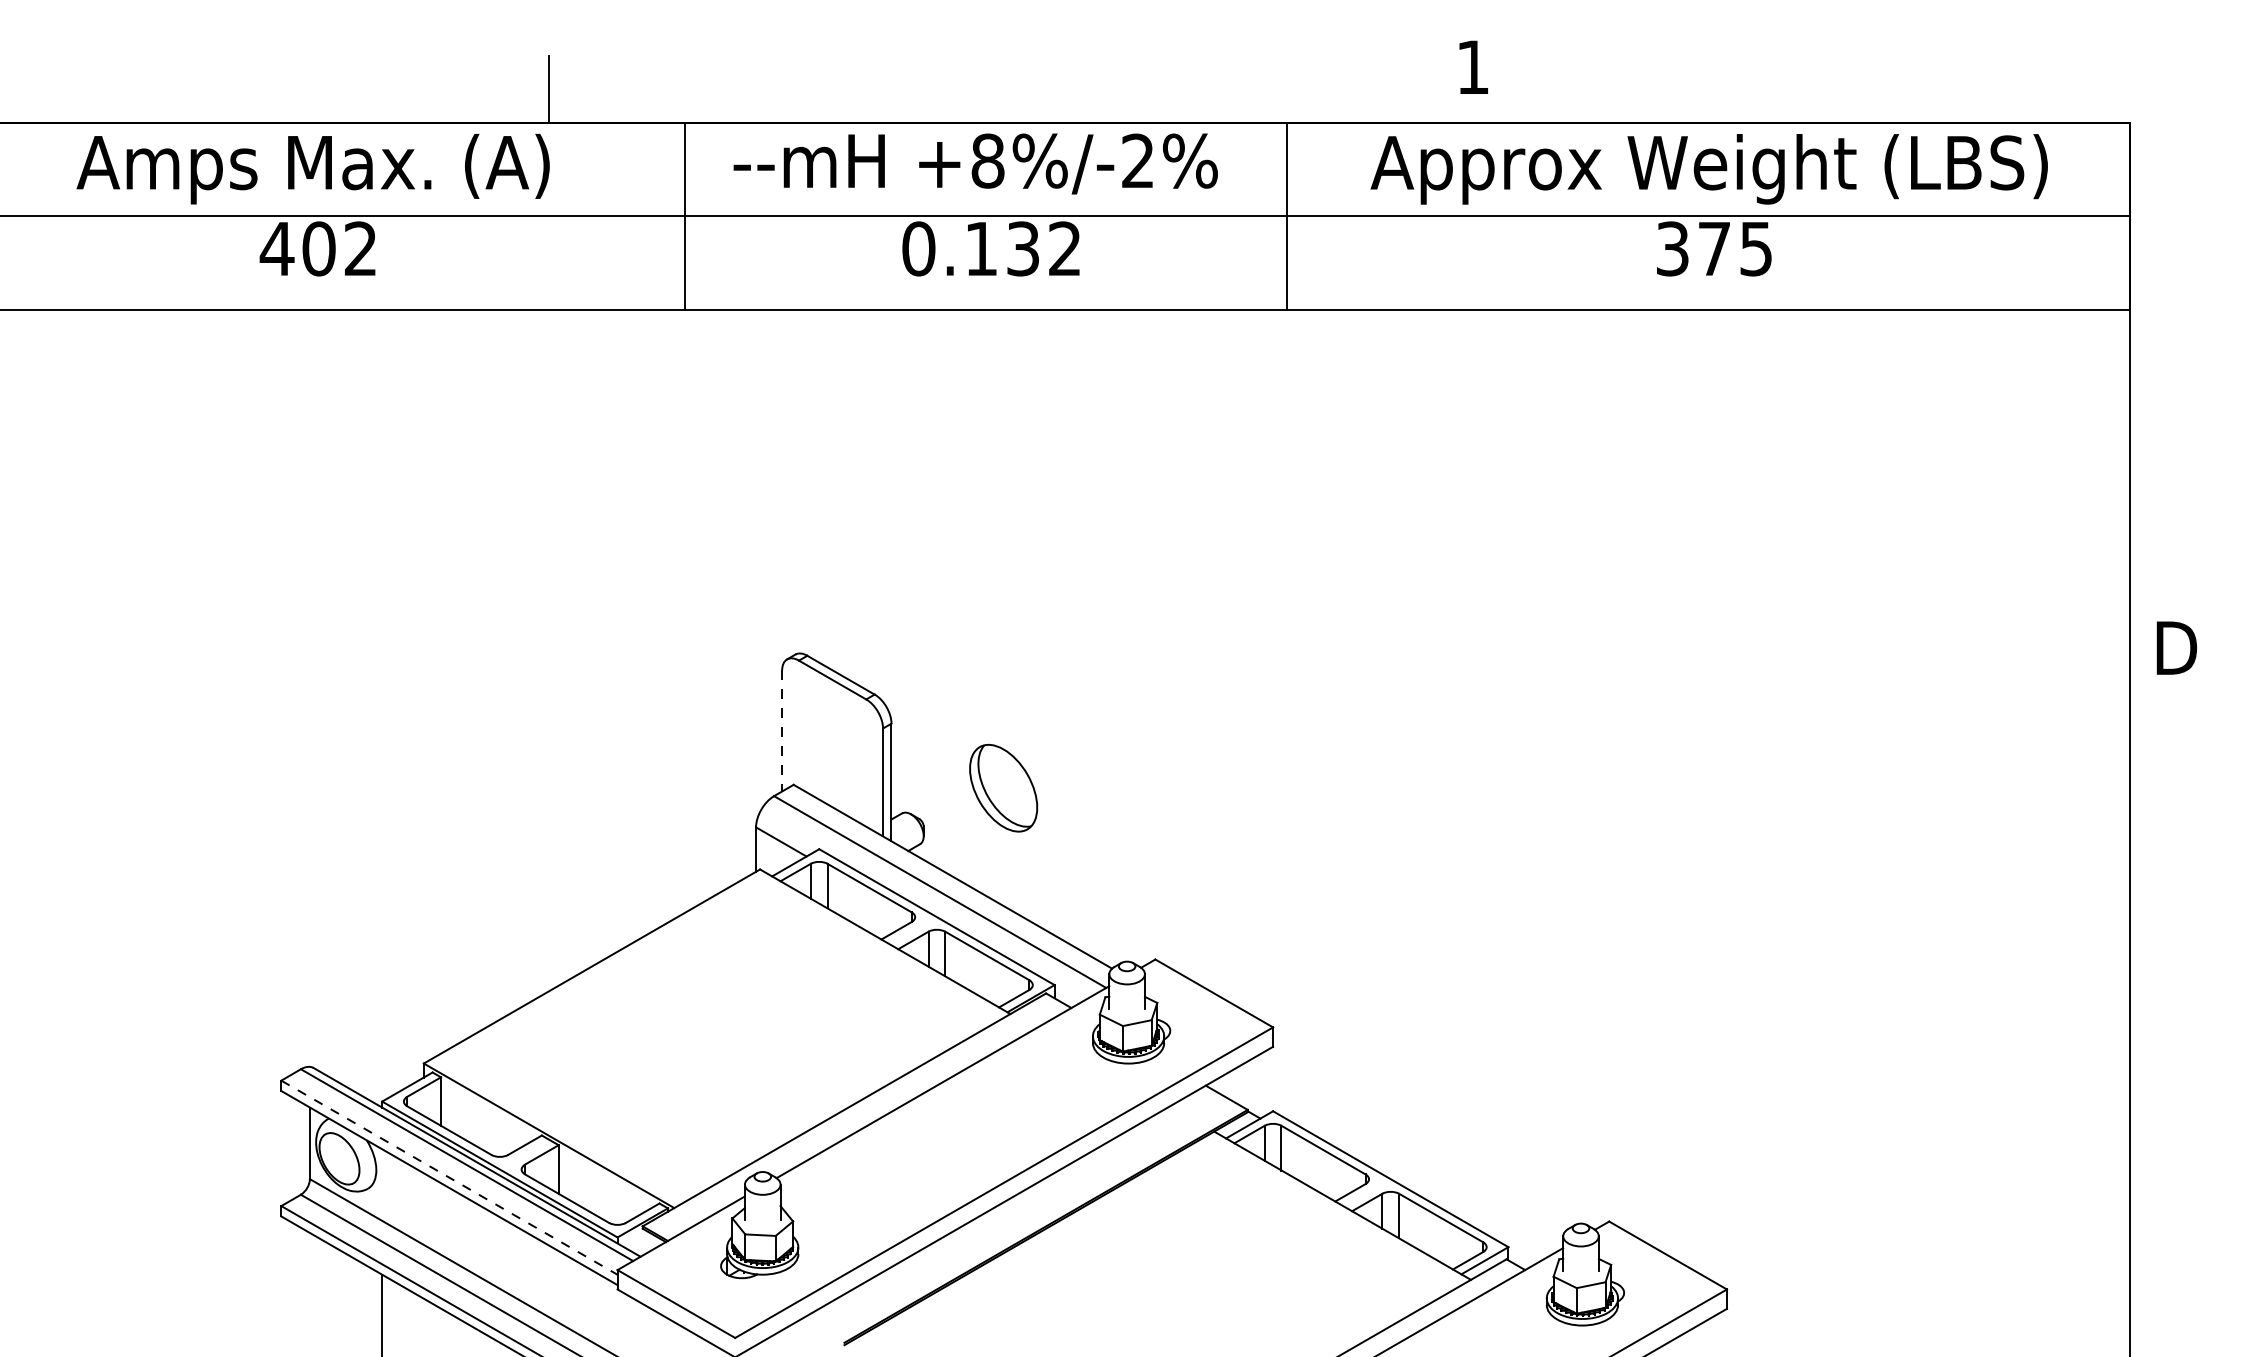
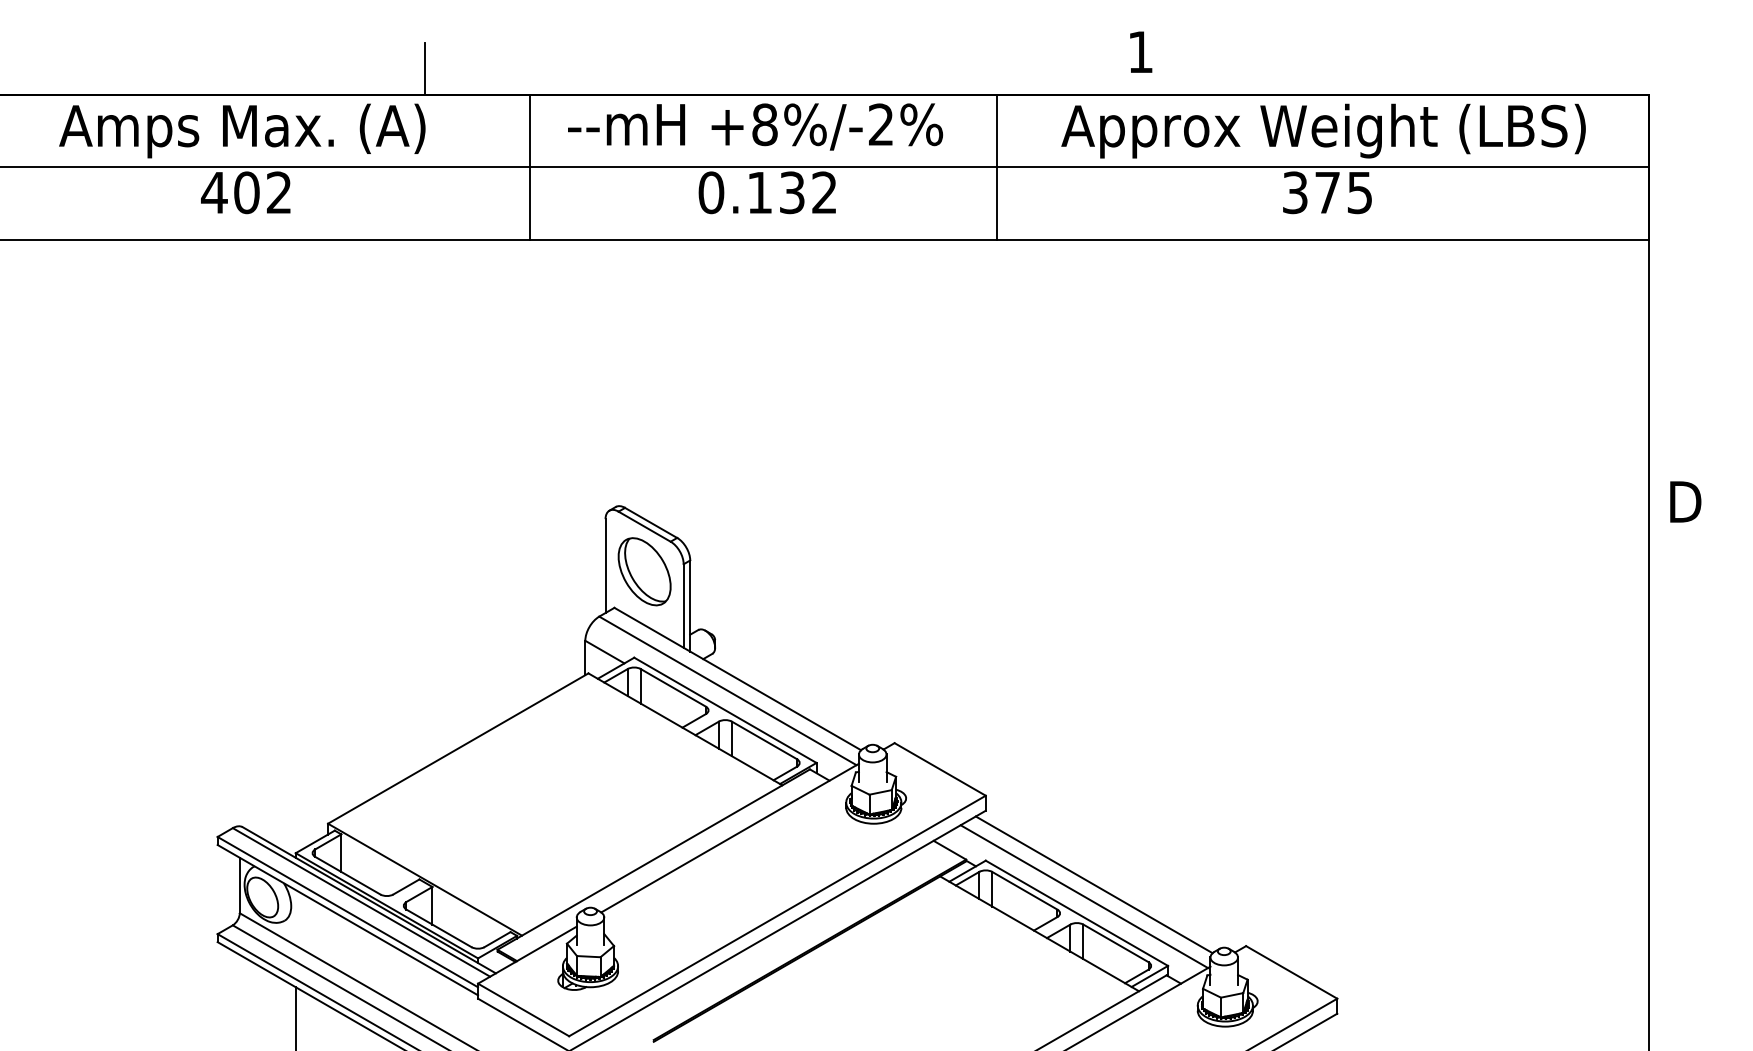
line: (782, 730) -> (605, 565), dashed -> solid
part: (1003, 788) -> (644, 571), moved
line: (1412, 1142) -> (1093, 884), added
line: (1400, 1157) -> (1084, 896), added
line: (449, 1177) -> (347, 911), dashed -> solid

